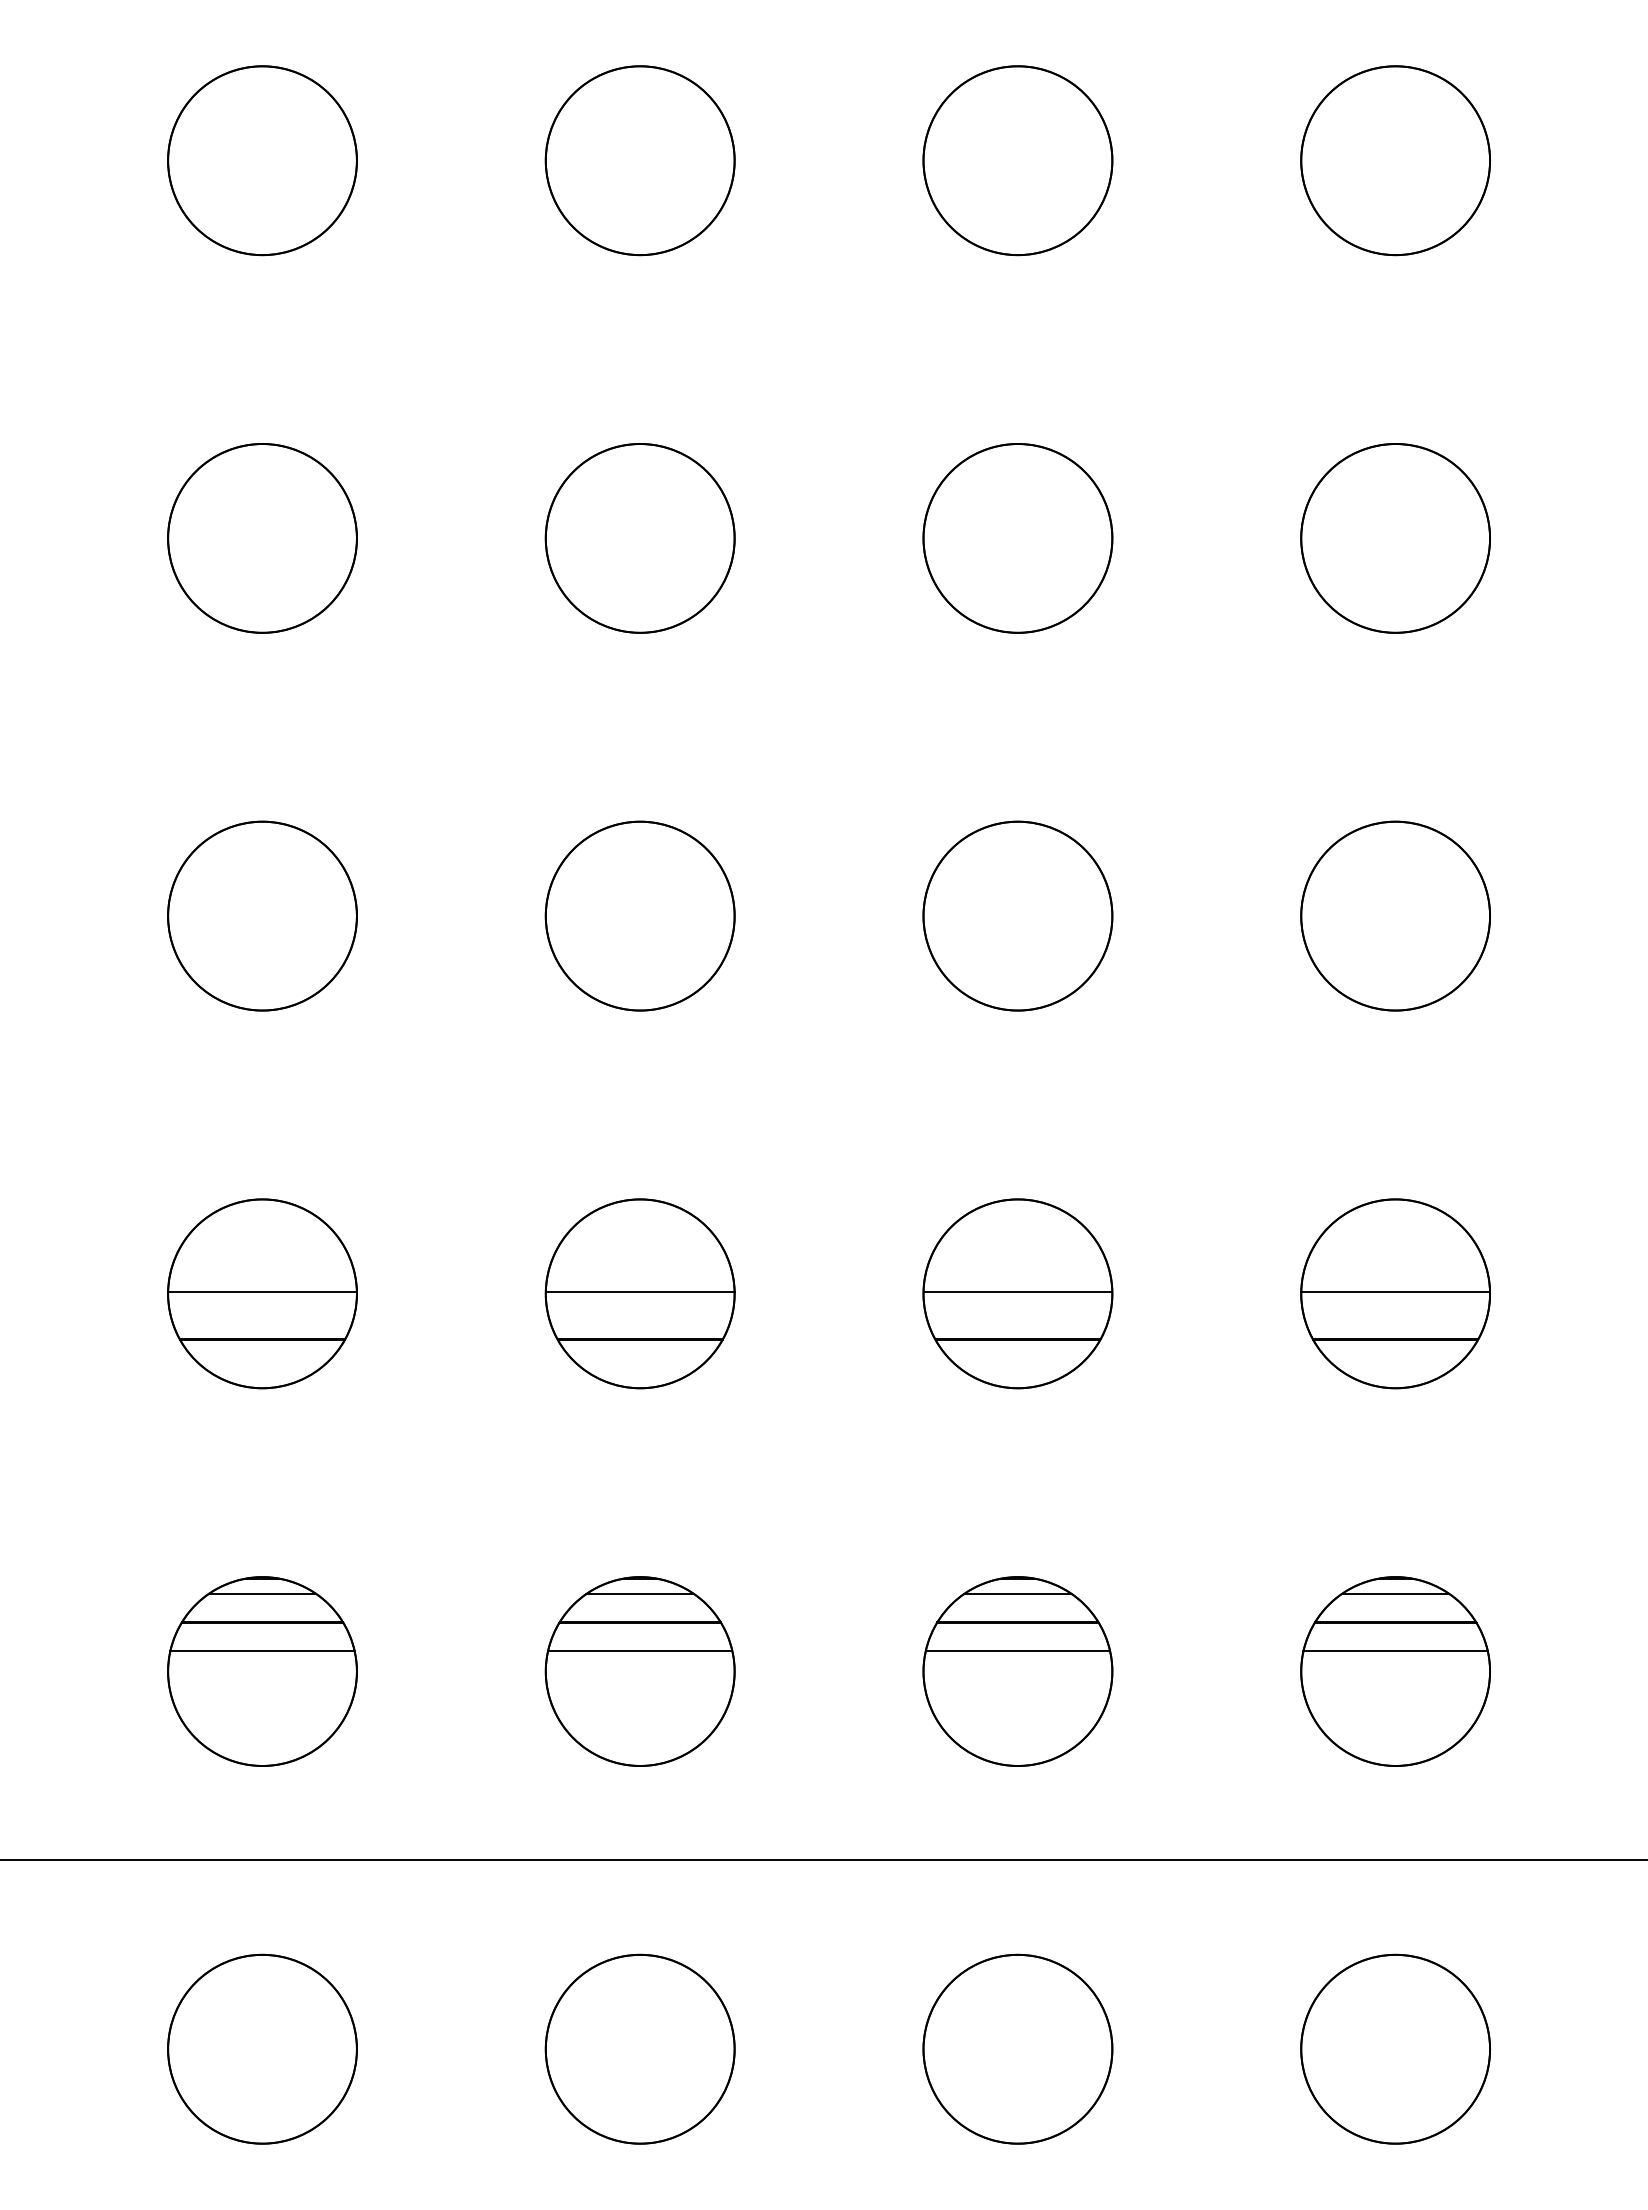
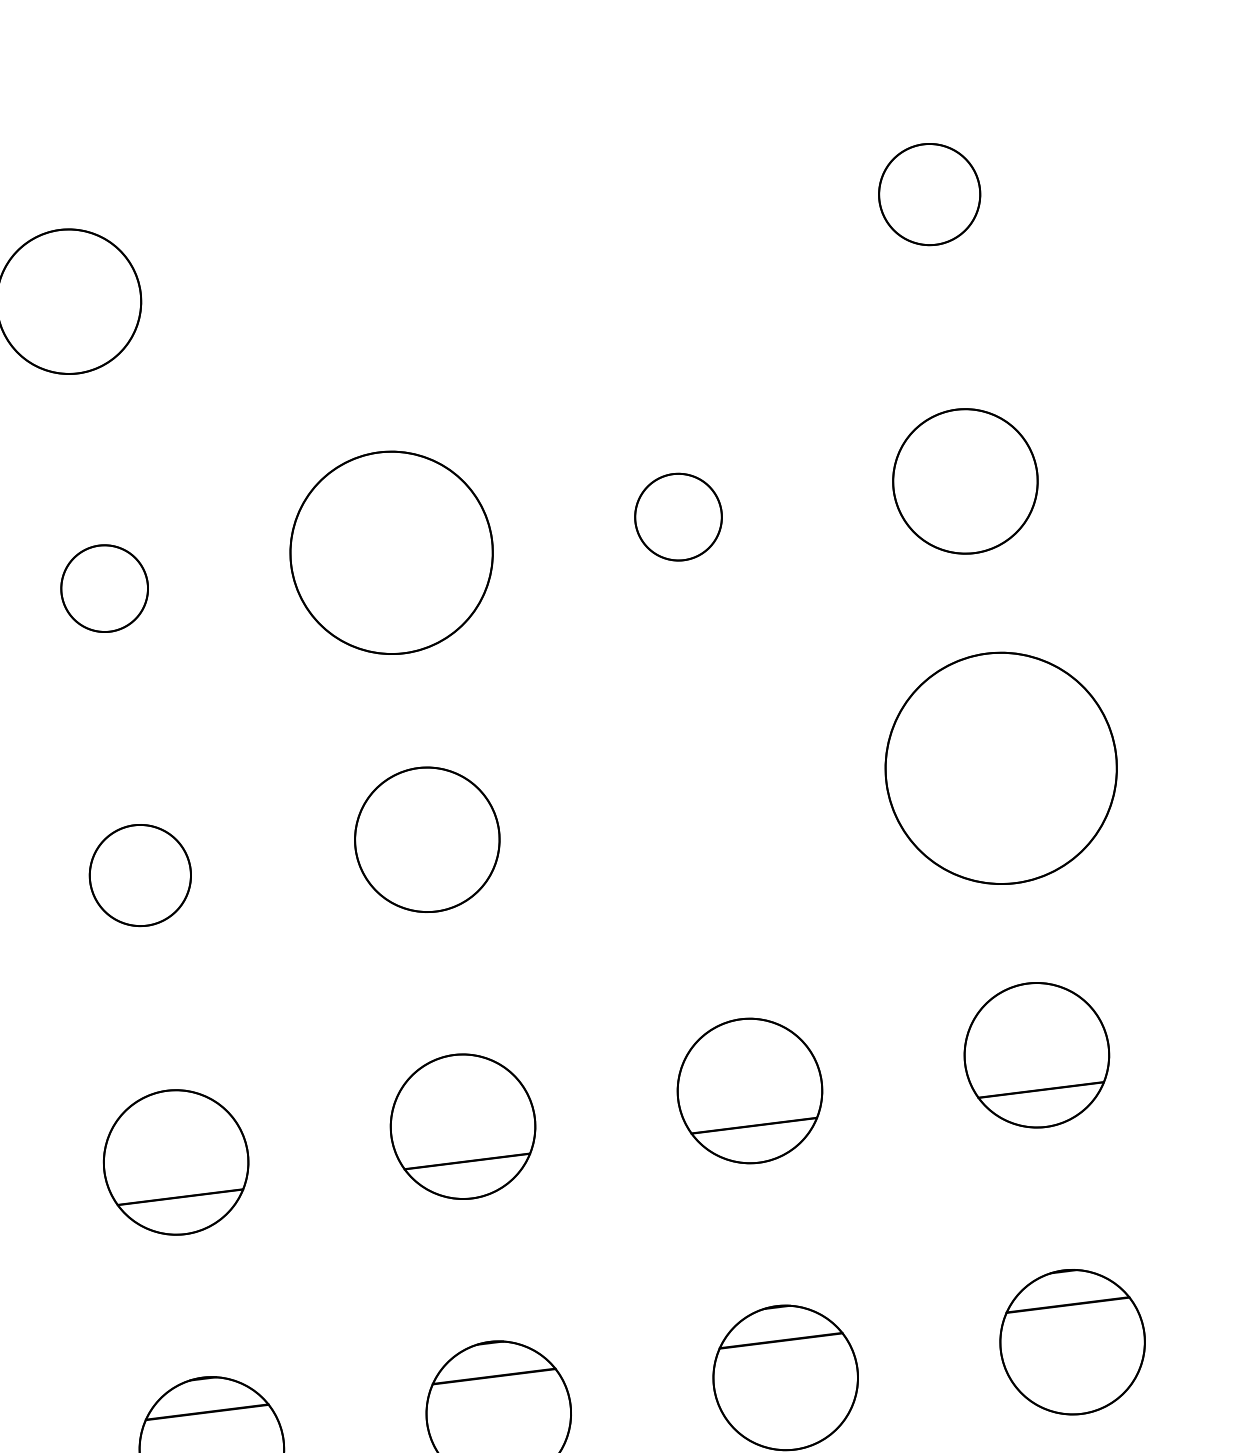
part: (639, 160) -> (355, 265), removed
part: (1017, 160) -> (642, 230), removed
part: (1395, 160) -> (929, 194), size x0.7
circle: (262, 538) -> (104, 588), size x0.6
part: (639, 538) -> (391, 553), size x1.4
part: (1017, 538) -> (678, 517), size x0.6
part: (262, 915) -> (140, 875), size x0.7
part: (1017, 915) -> (713, 803), removed
part: (1395, 915) -> (1000, 767), size x1.6
line: (262, 1292) -> (176, 1161), removed
line: (639, 1292) -> (462, 1125), removed
line: (1017, 1292) -> (749, 1090), removed
line: (1395, 1292) -> (1036, 1054), removed
line: (262, 1594) -> (204, 1390), removed
line: (640, 1594) -> (491, 1355), removed
line: (1017, 1594) -> (778, 1319), removed
line: (1395, 1594) -> (1065, 1283), removed
line: (262, 1651) -> (209, 1434), removed
line: (640, 1651) -> (497, 1398), removed
line: (1017, 1651) -> (783, 1362), removed
line: (1395, 1651) -> (1070, 1326), removed

